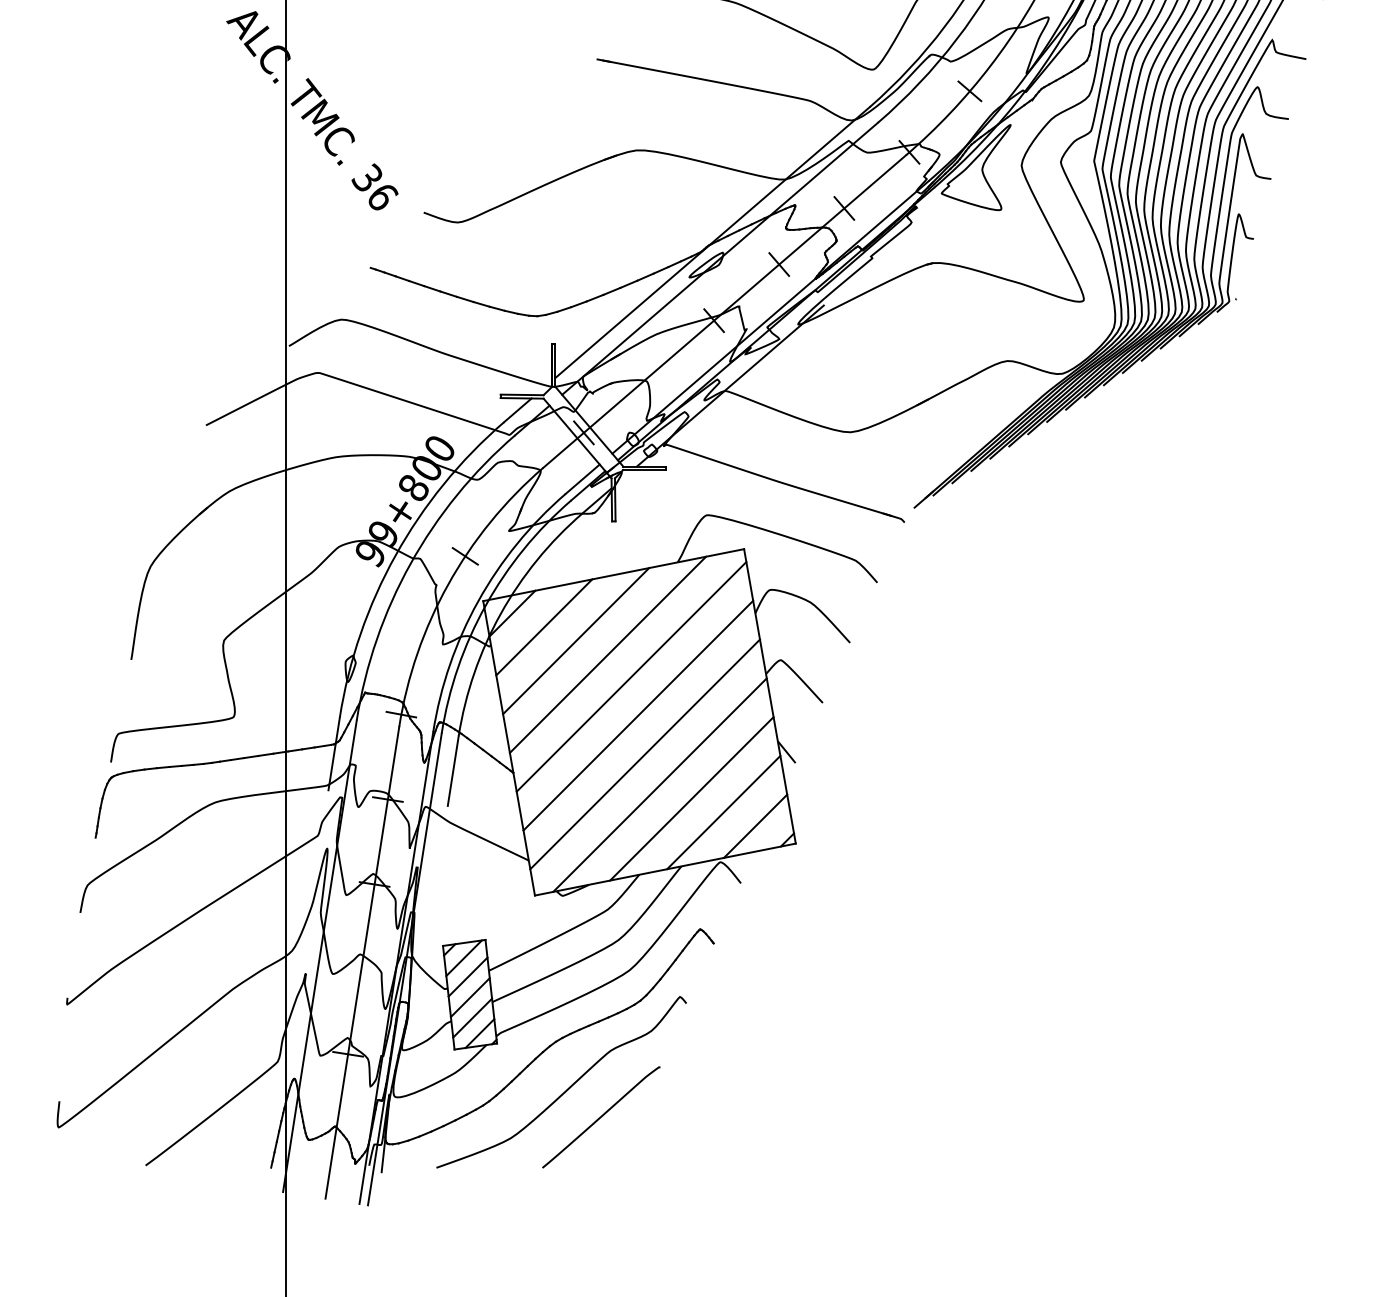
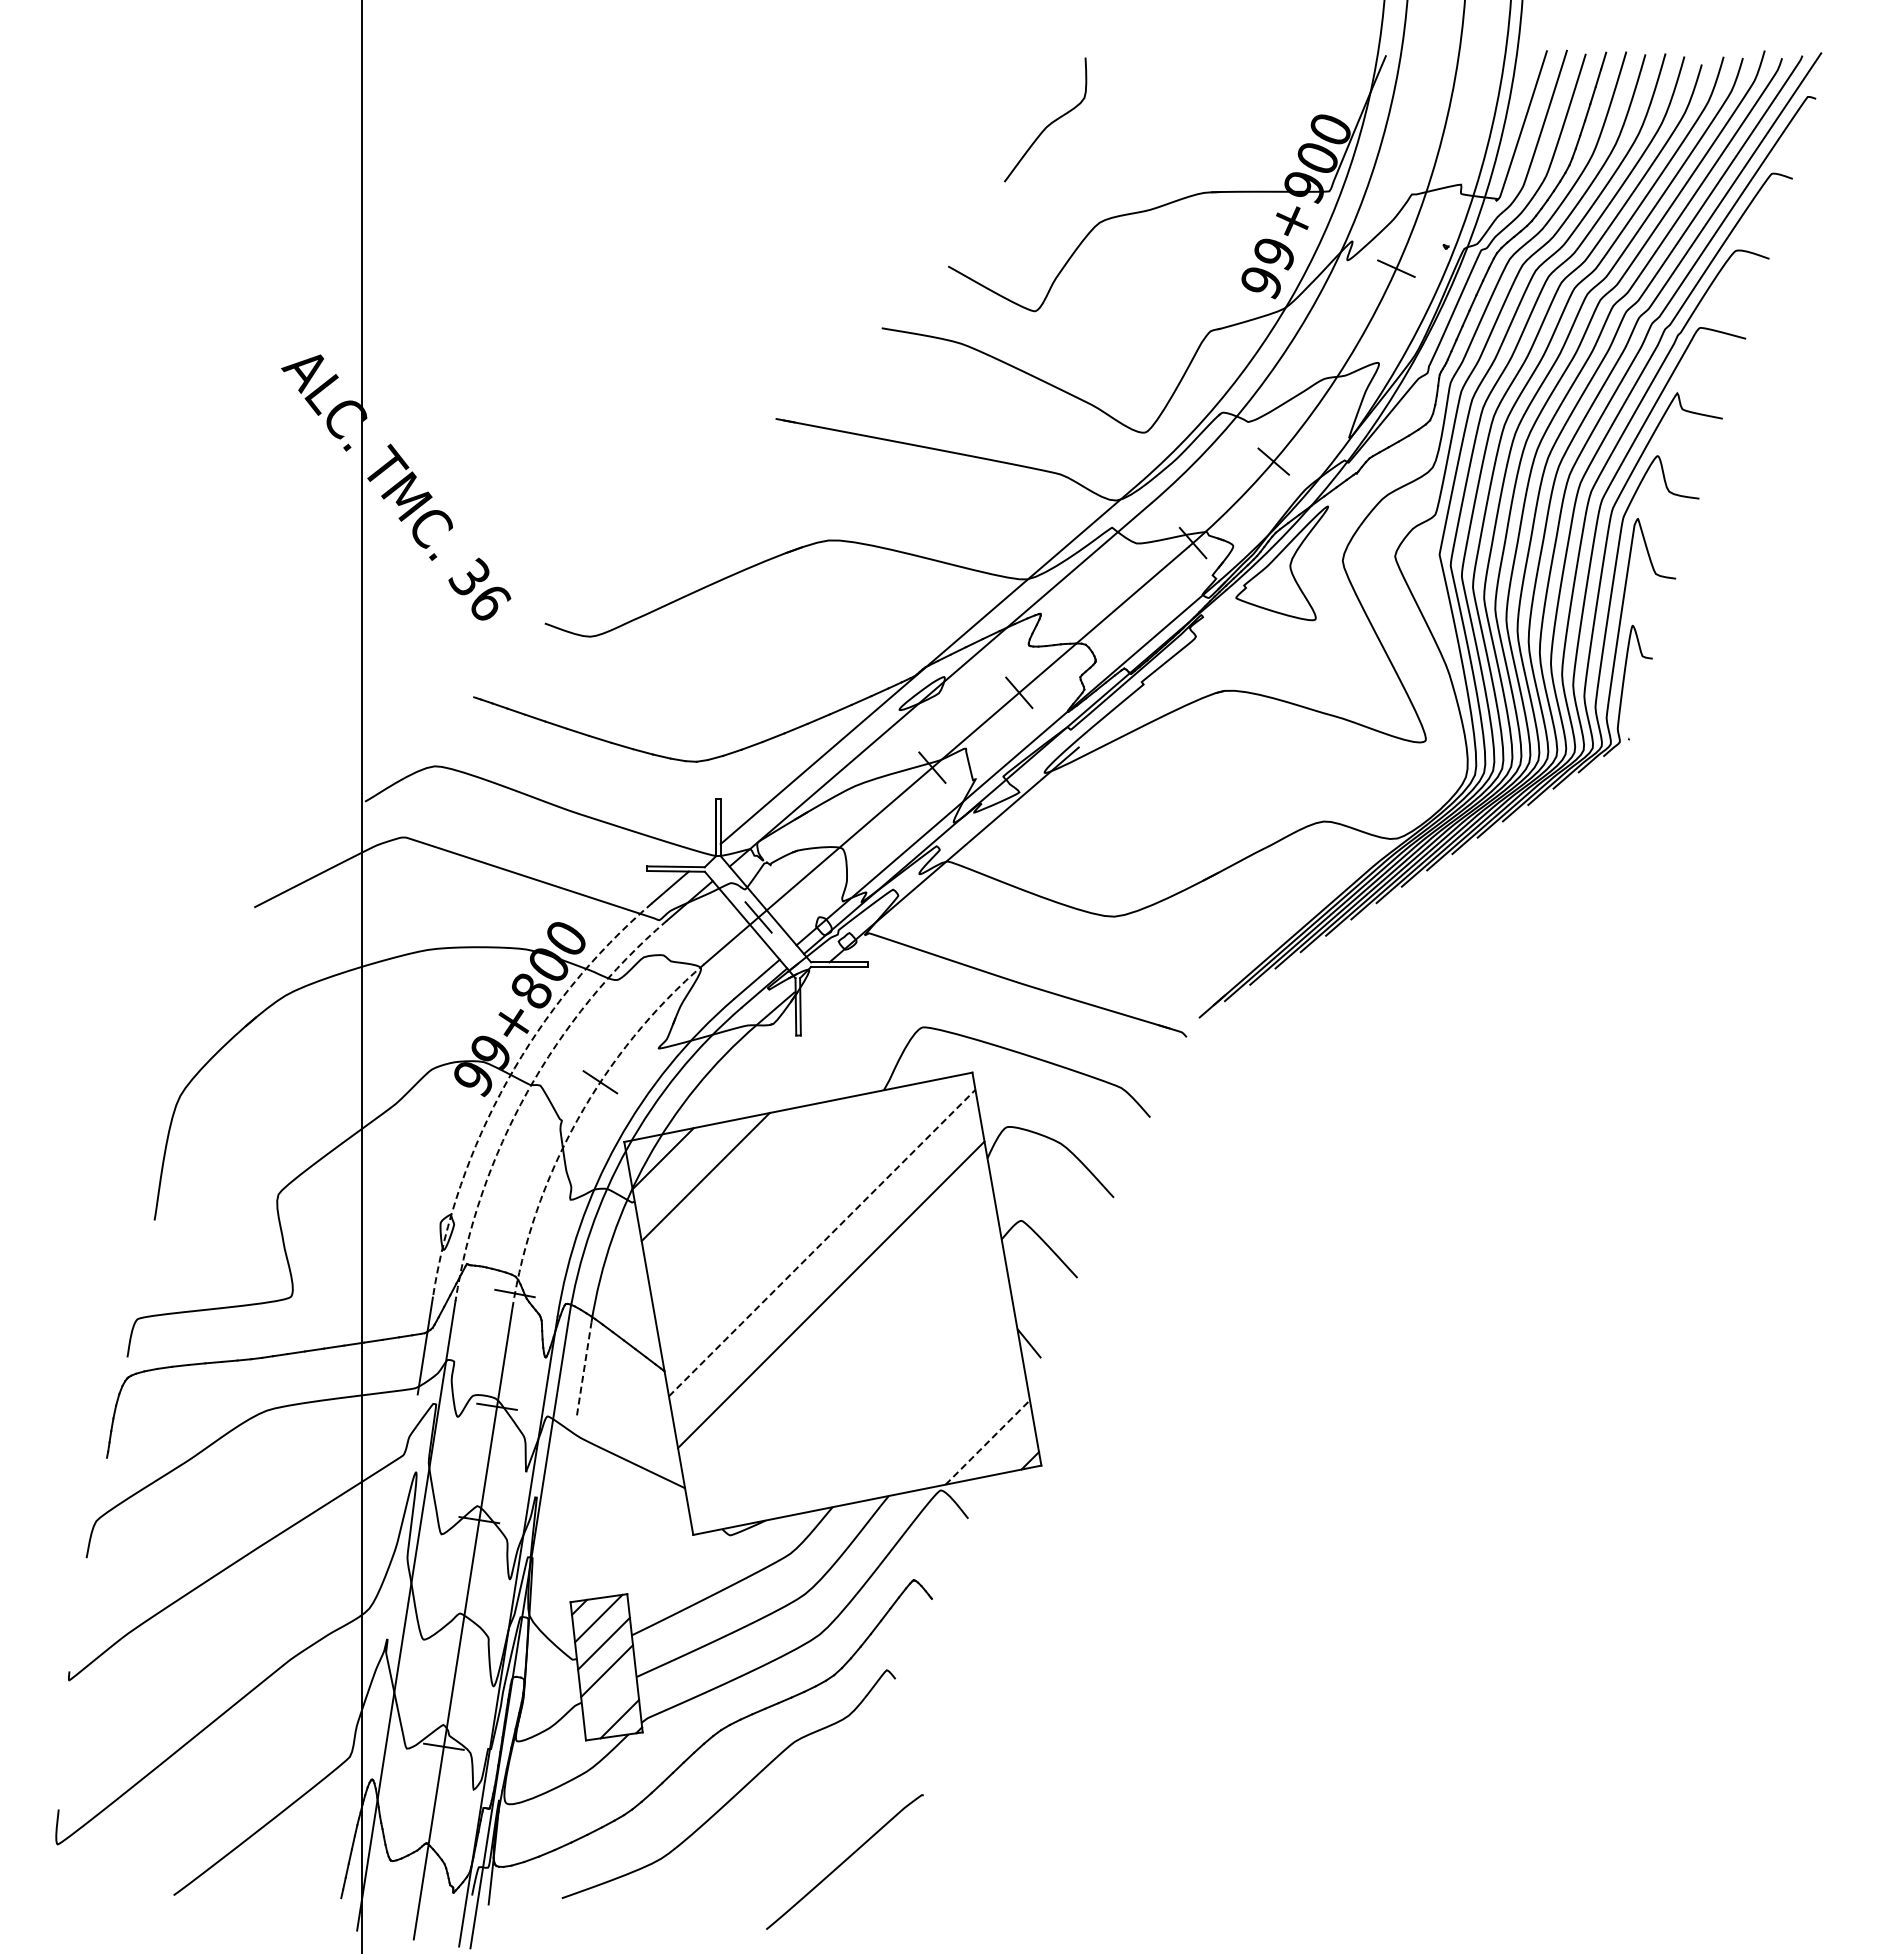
line: (844, 208) -> (1106, 617), removed
arc: (395, 555) -> (507, 1080), solid -> dashed
arc: (410, 564) -> (527, 1092), solid -> dashed
arc: (448, 584) -> (577, 1119), solid -> dashed
line: (575, 640) -> (747, 1194), removed
line: (607, 654) -> (790, 1213), removed
line: (631, 677) -> (822, 1243), solid -> dashed
line: (645, 754) -> (840, 1346), removed
line: (453, 770) -> (584, 1368), solid -> dashed
line: (659, 785) -> (859, 1387), removed
line: (691, 798) -> (902, 1405), removed
line: (723, 812) -> (944, 1423), removed
line: (755, 826) -> (987, 1442), solid -> dashed
line: (472, 1018) -> (610, 1698), removed
curve: (601, 1117) -> (844, 1861), moved

